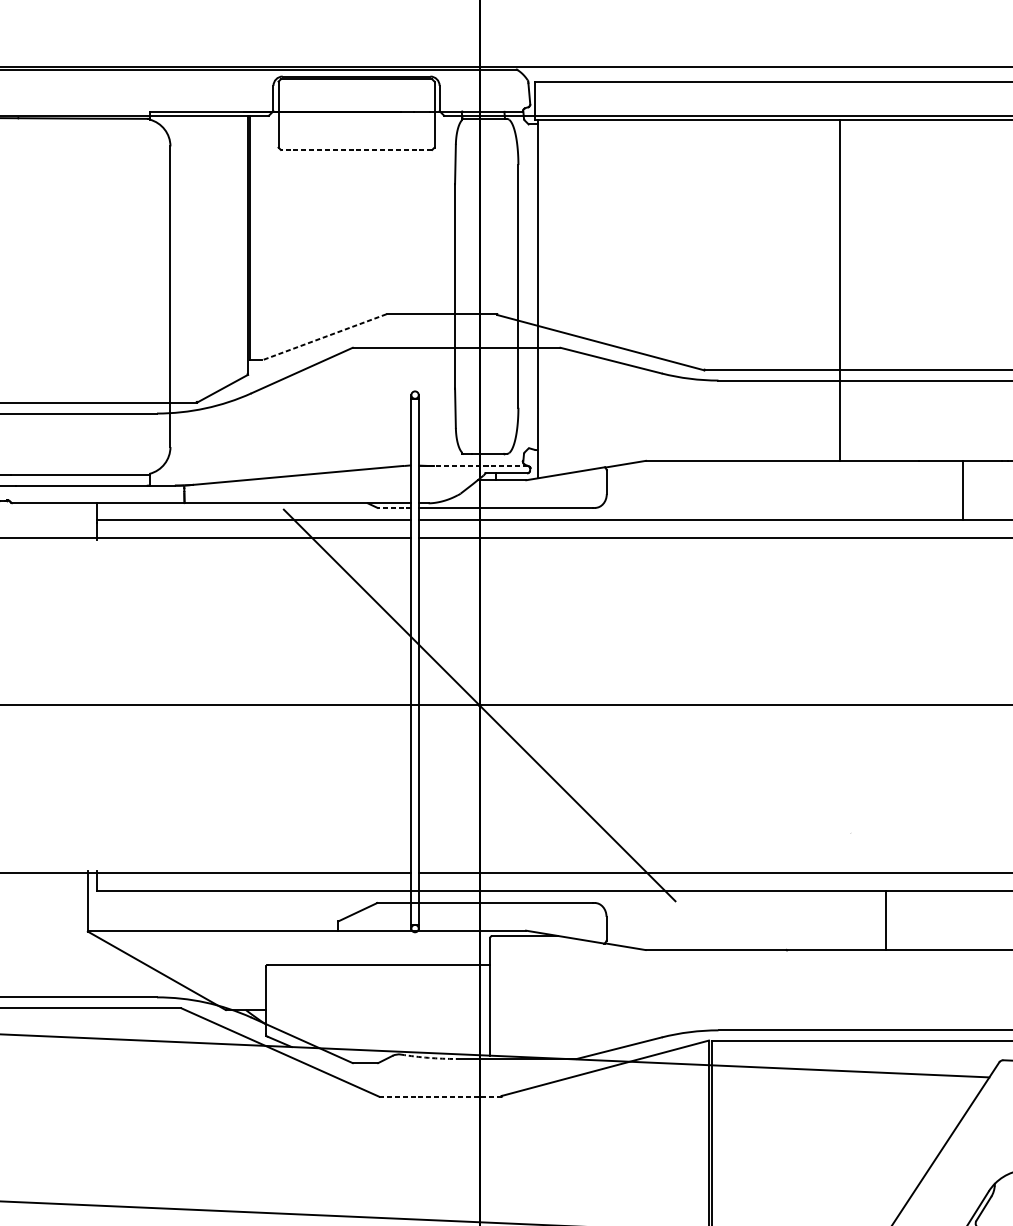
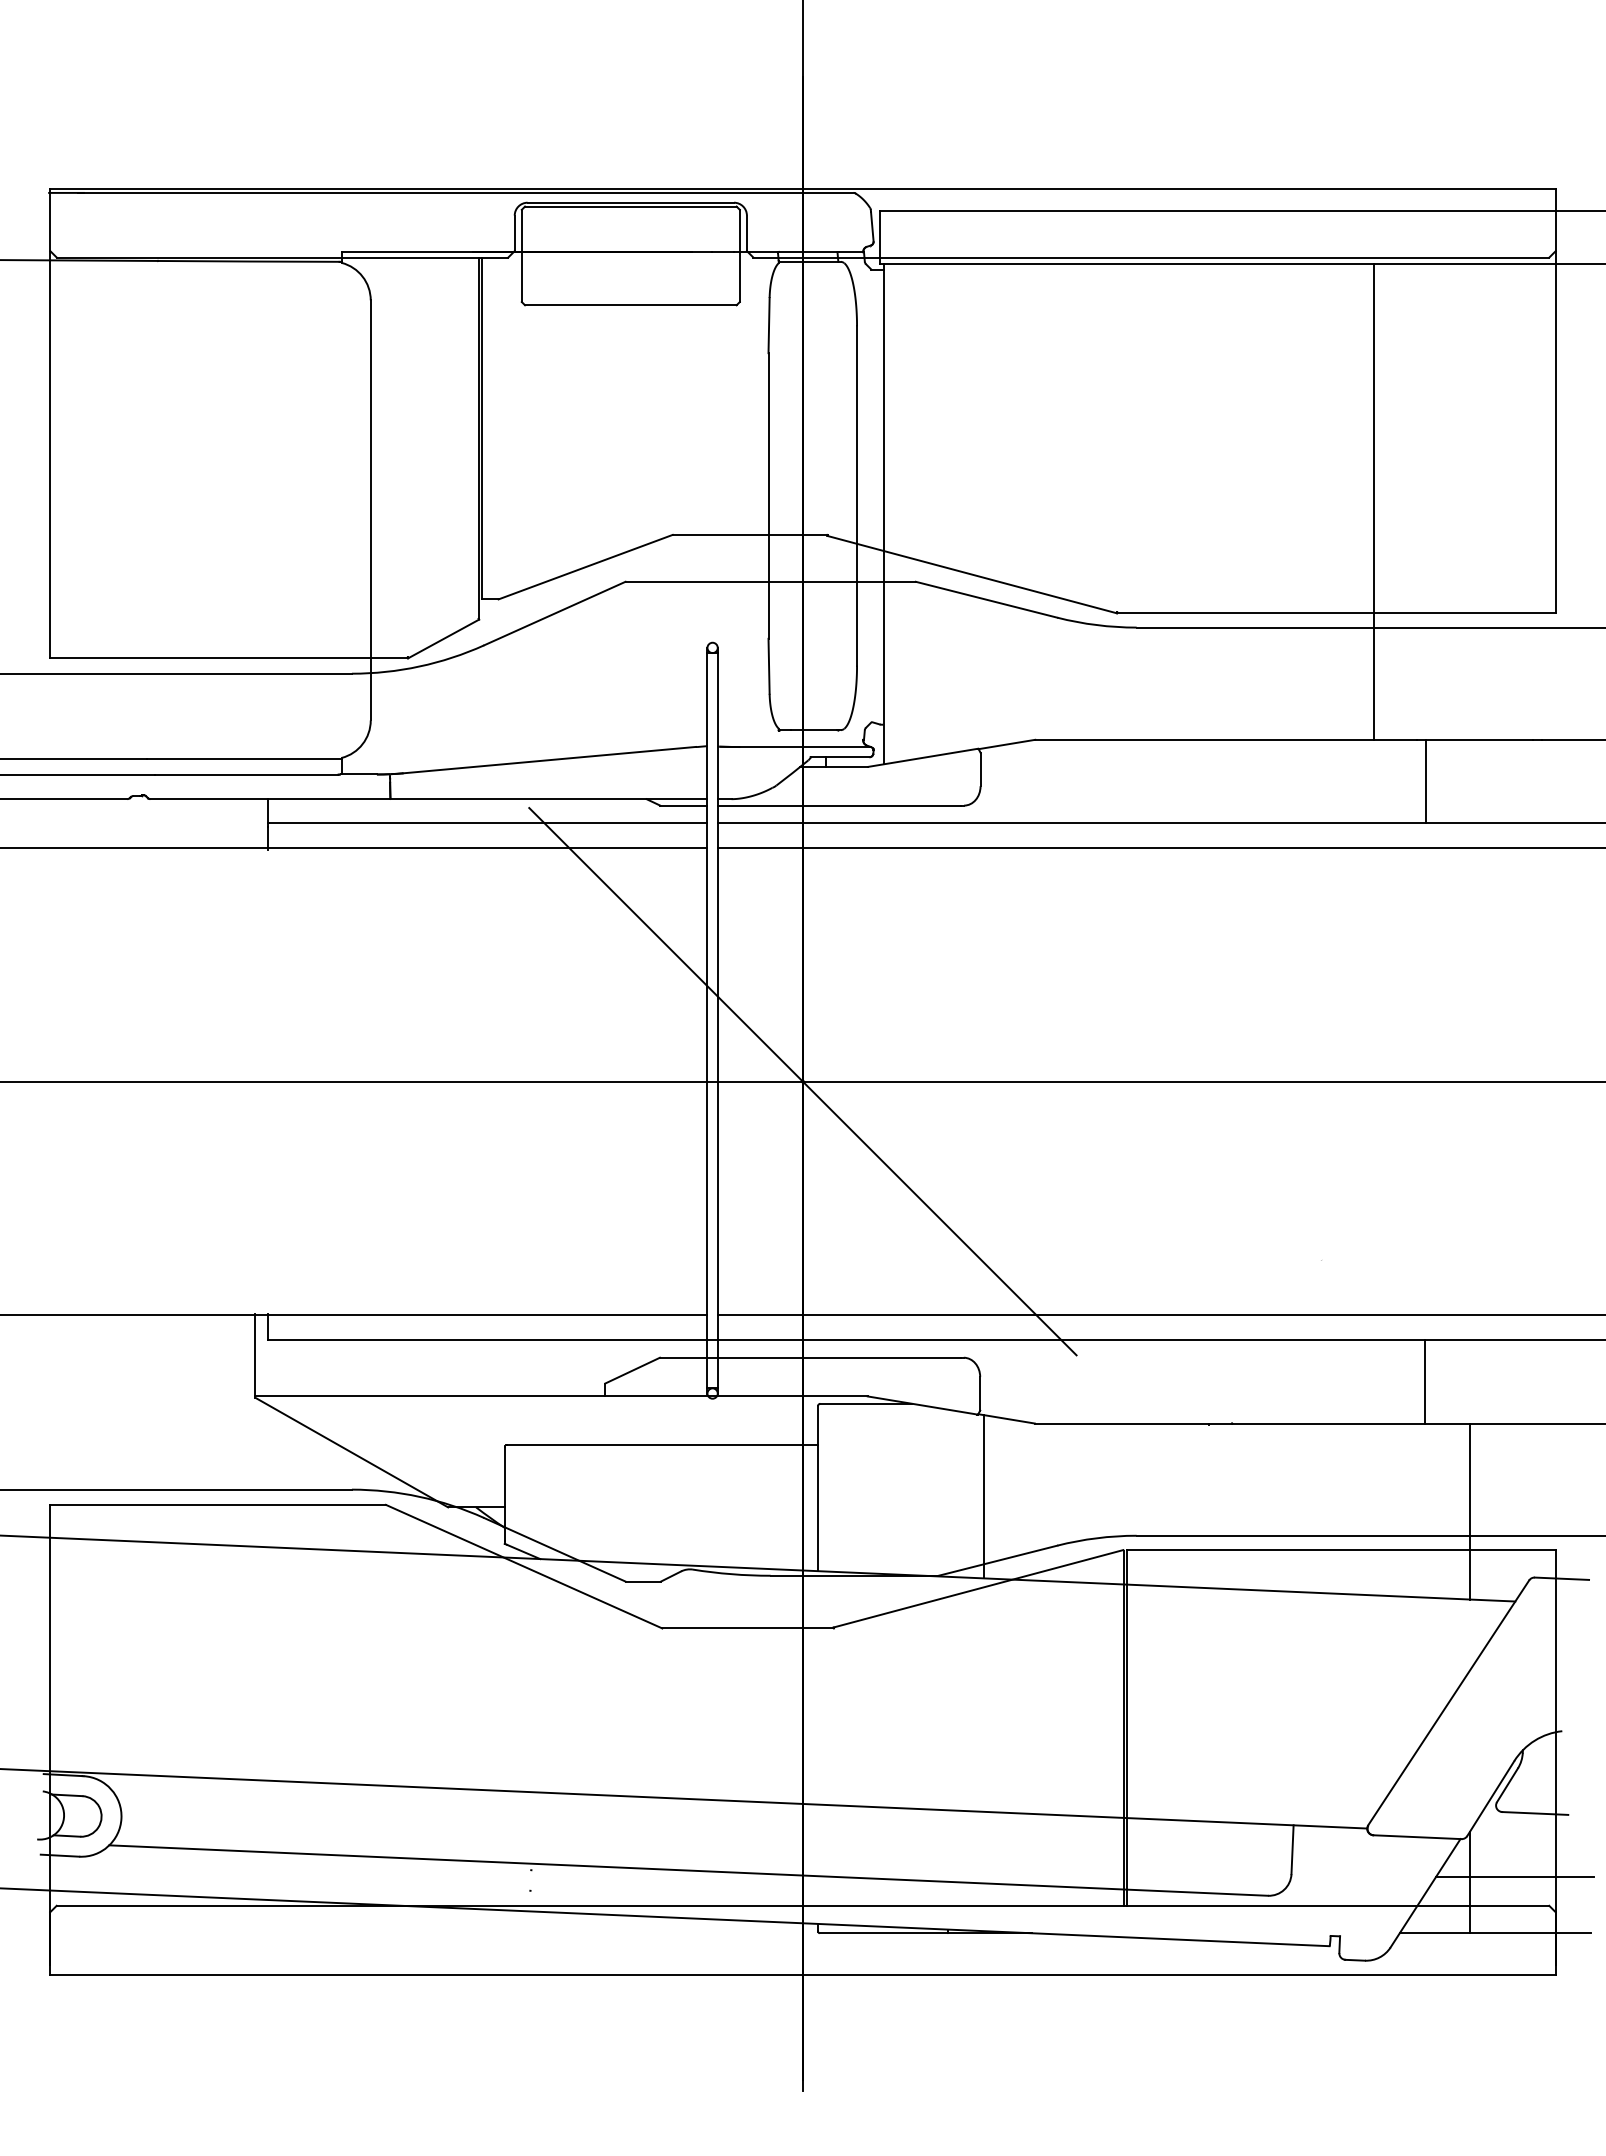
line: (356, 150) -> (630, 305), dashed -> solid
line: (840, 290) -> (1373, 501), moved
line: (324, 337) -> (585, 567), dashed -> solid
line: (480, 466) -> (804, 747), dashed -> solid
line: (963, 490) -> (1425, 781), moved
line: (394, 507) -> (683, 805), dashed -> solid
line: (885, 919) -> (1425, 1381), moved
line: (608, 1002) -> (983, 1496), added
line: (956, 1013) -> (1469, 1511), added
arc: (428, 1058) -> (731, 1574), dashed -> solid
line: (440, 1096) -> (748, 1628), dashed -> solid

